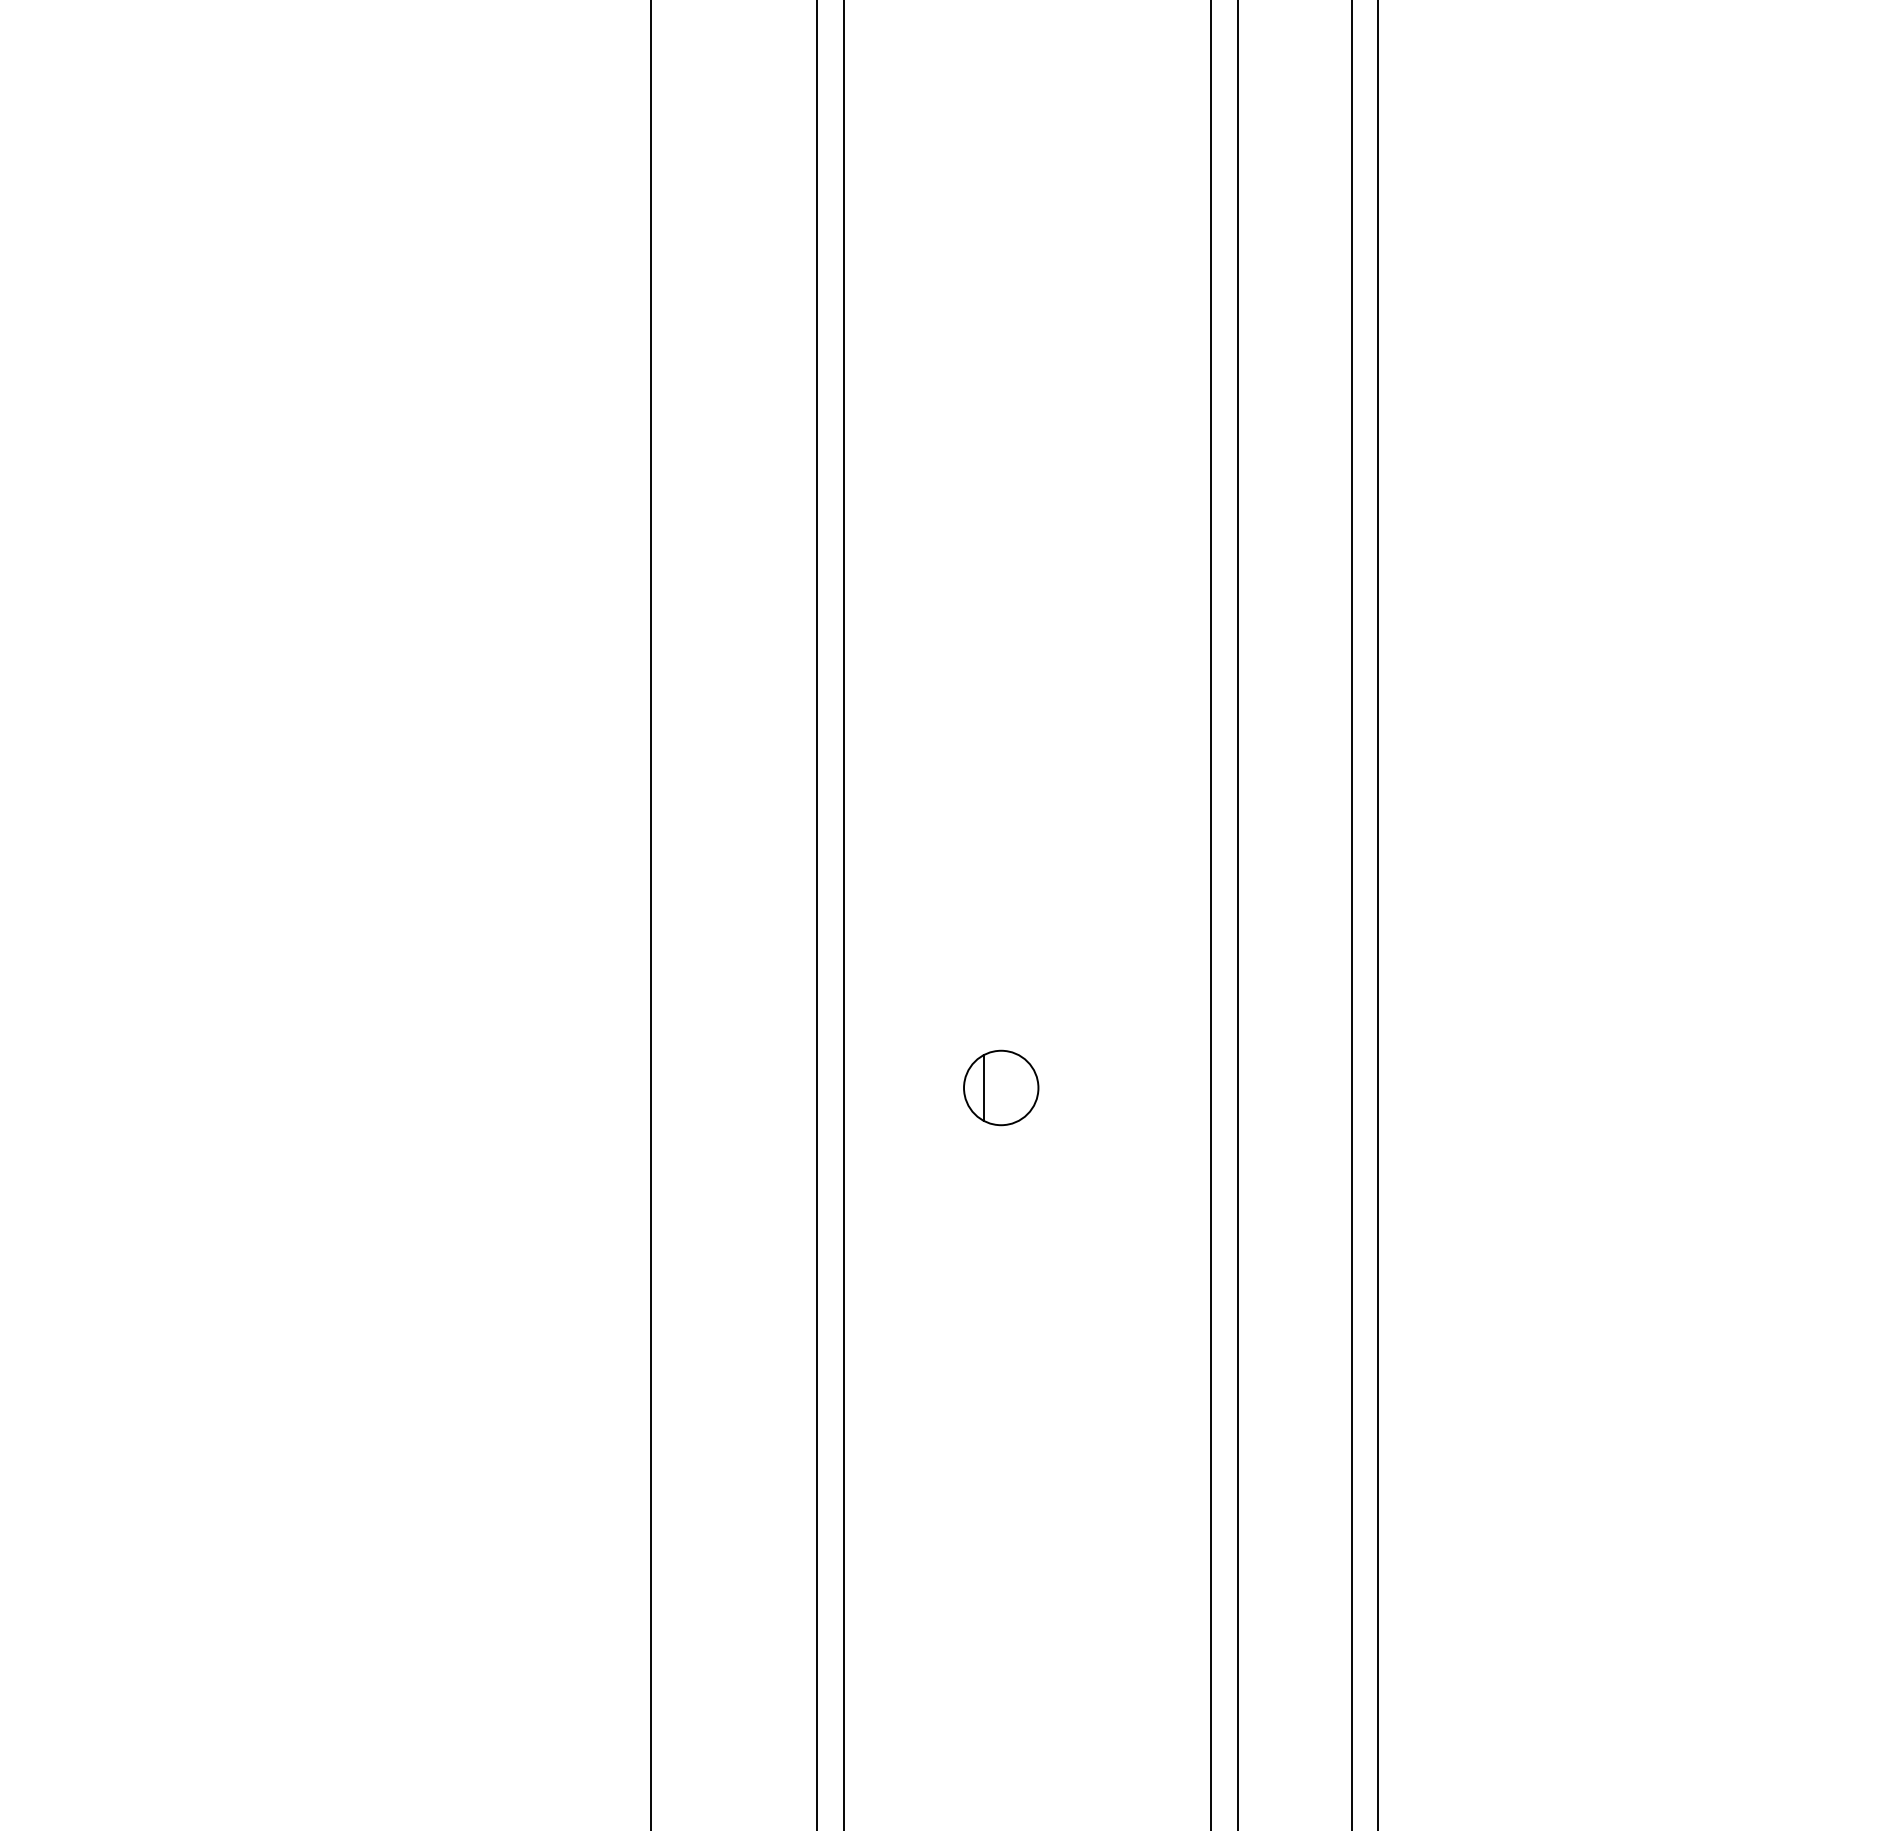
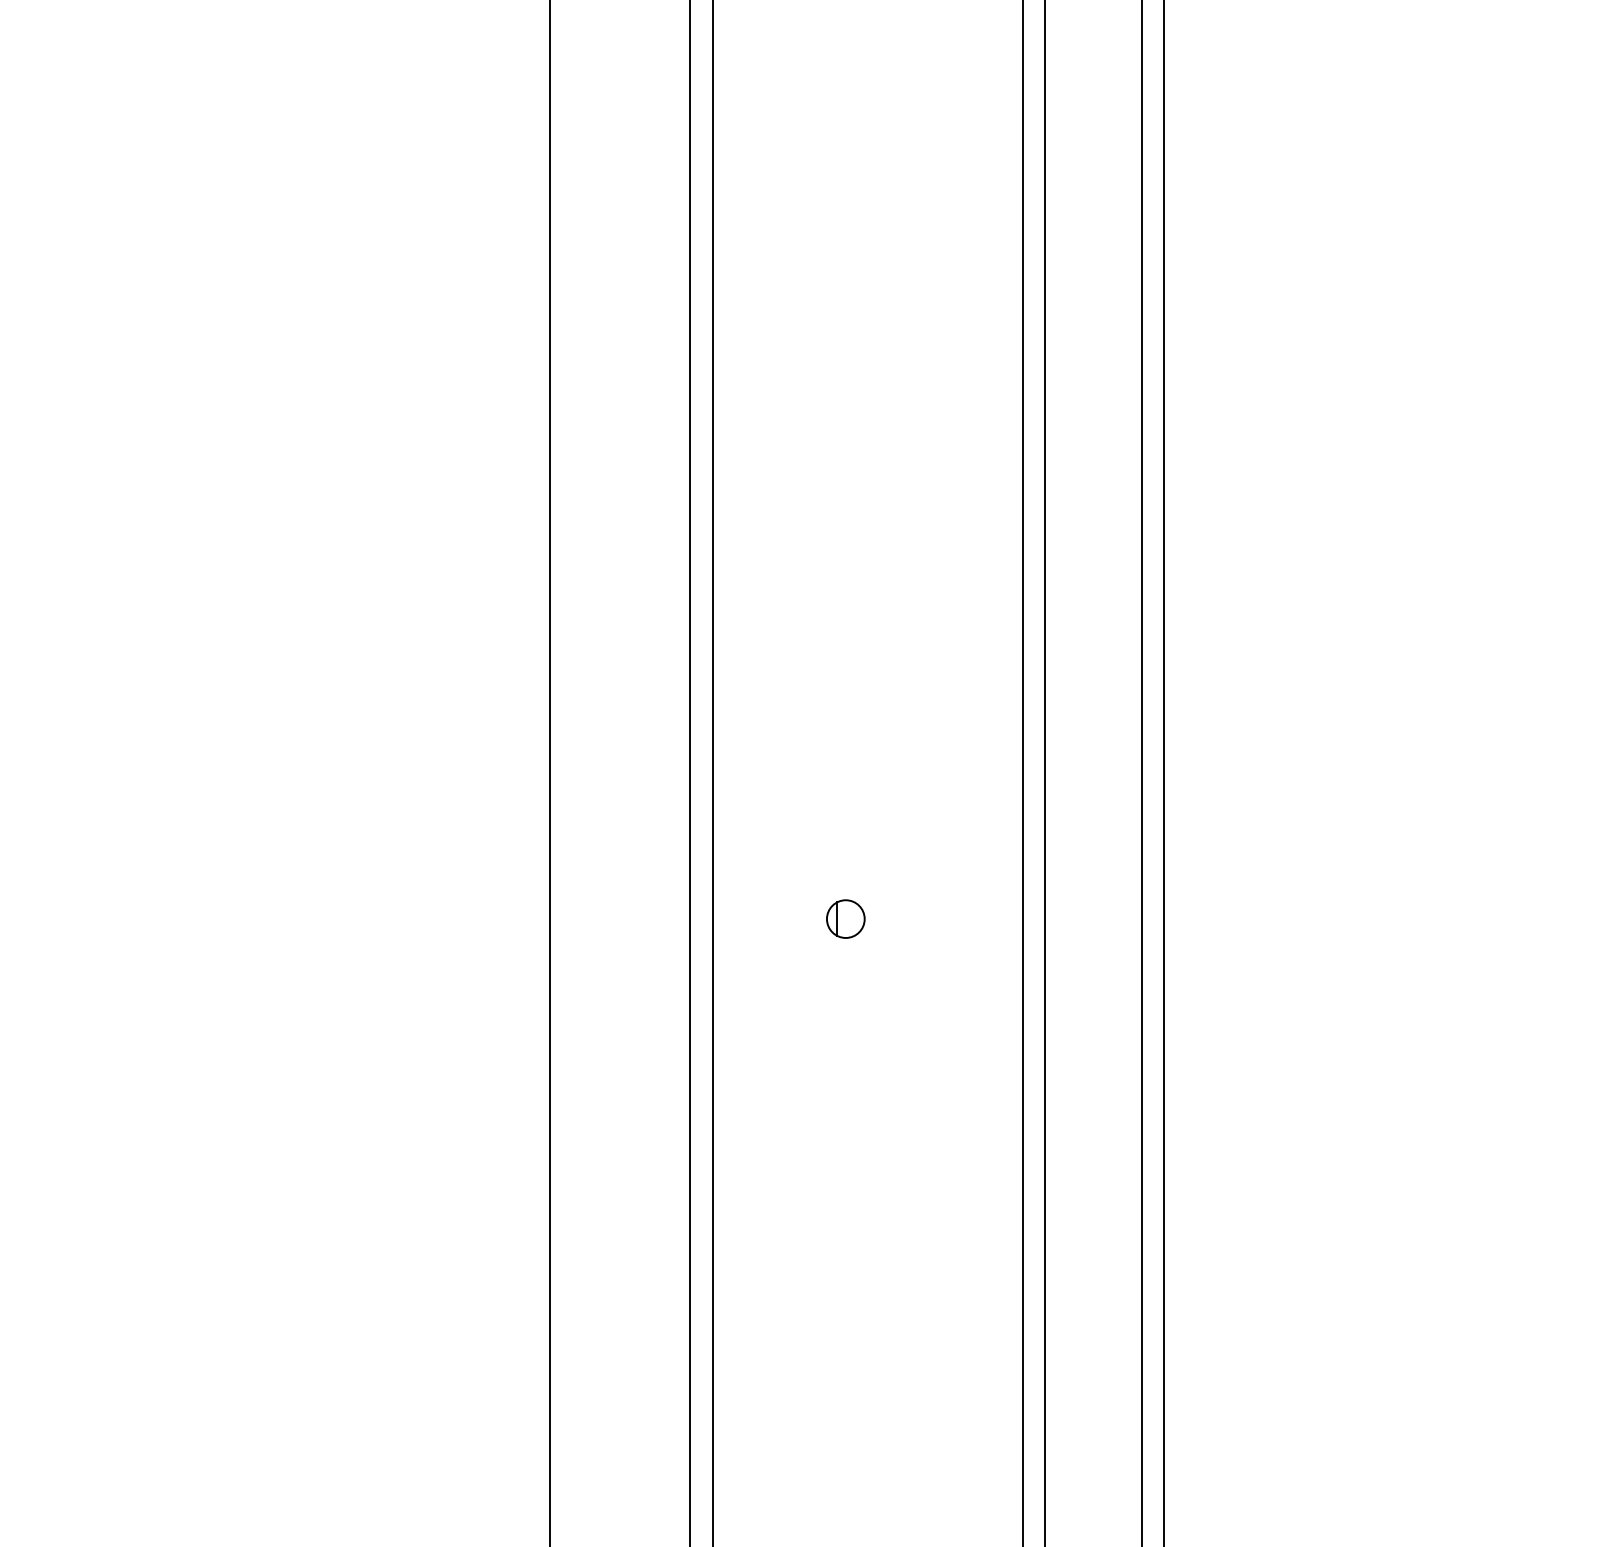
part: (1000, 1087) -> (845, 918), size x0.6

